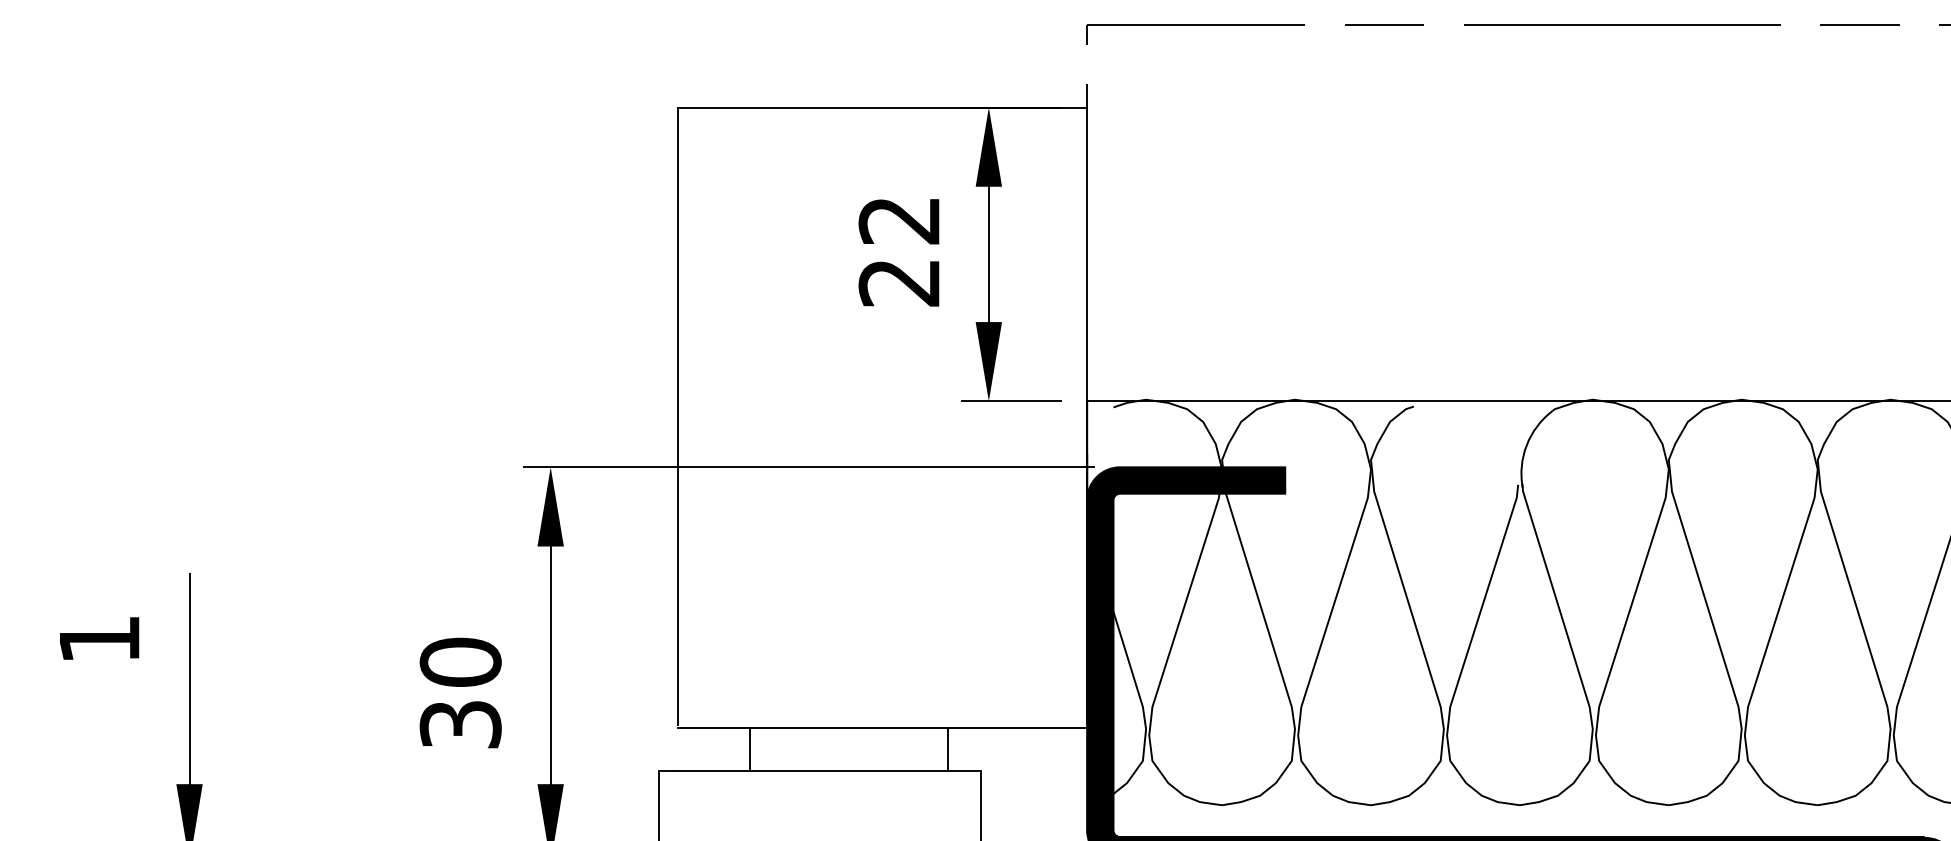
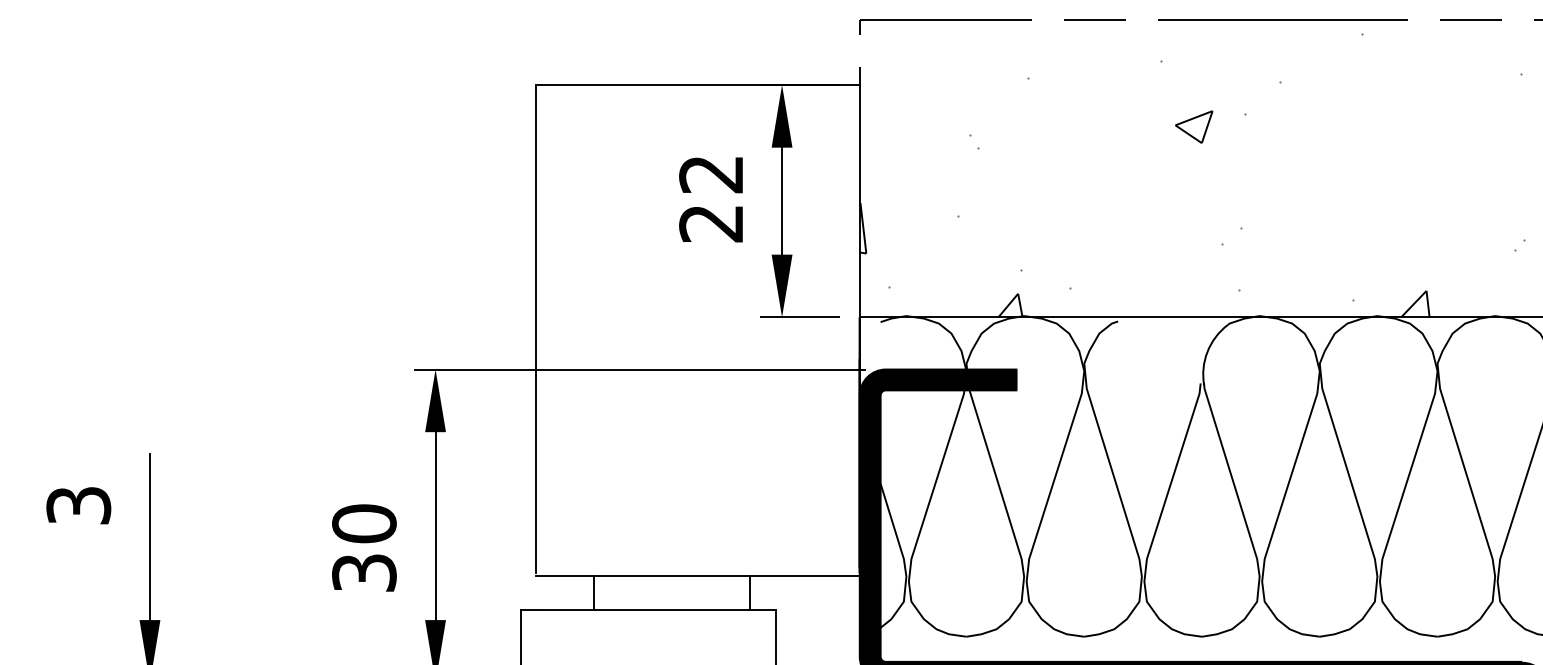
hatch: (1506, 222) -> (1191, 175), added
text: (99, 639) -> (78, 505), 1 -> 3

